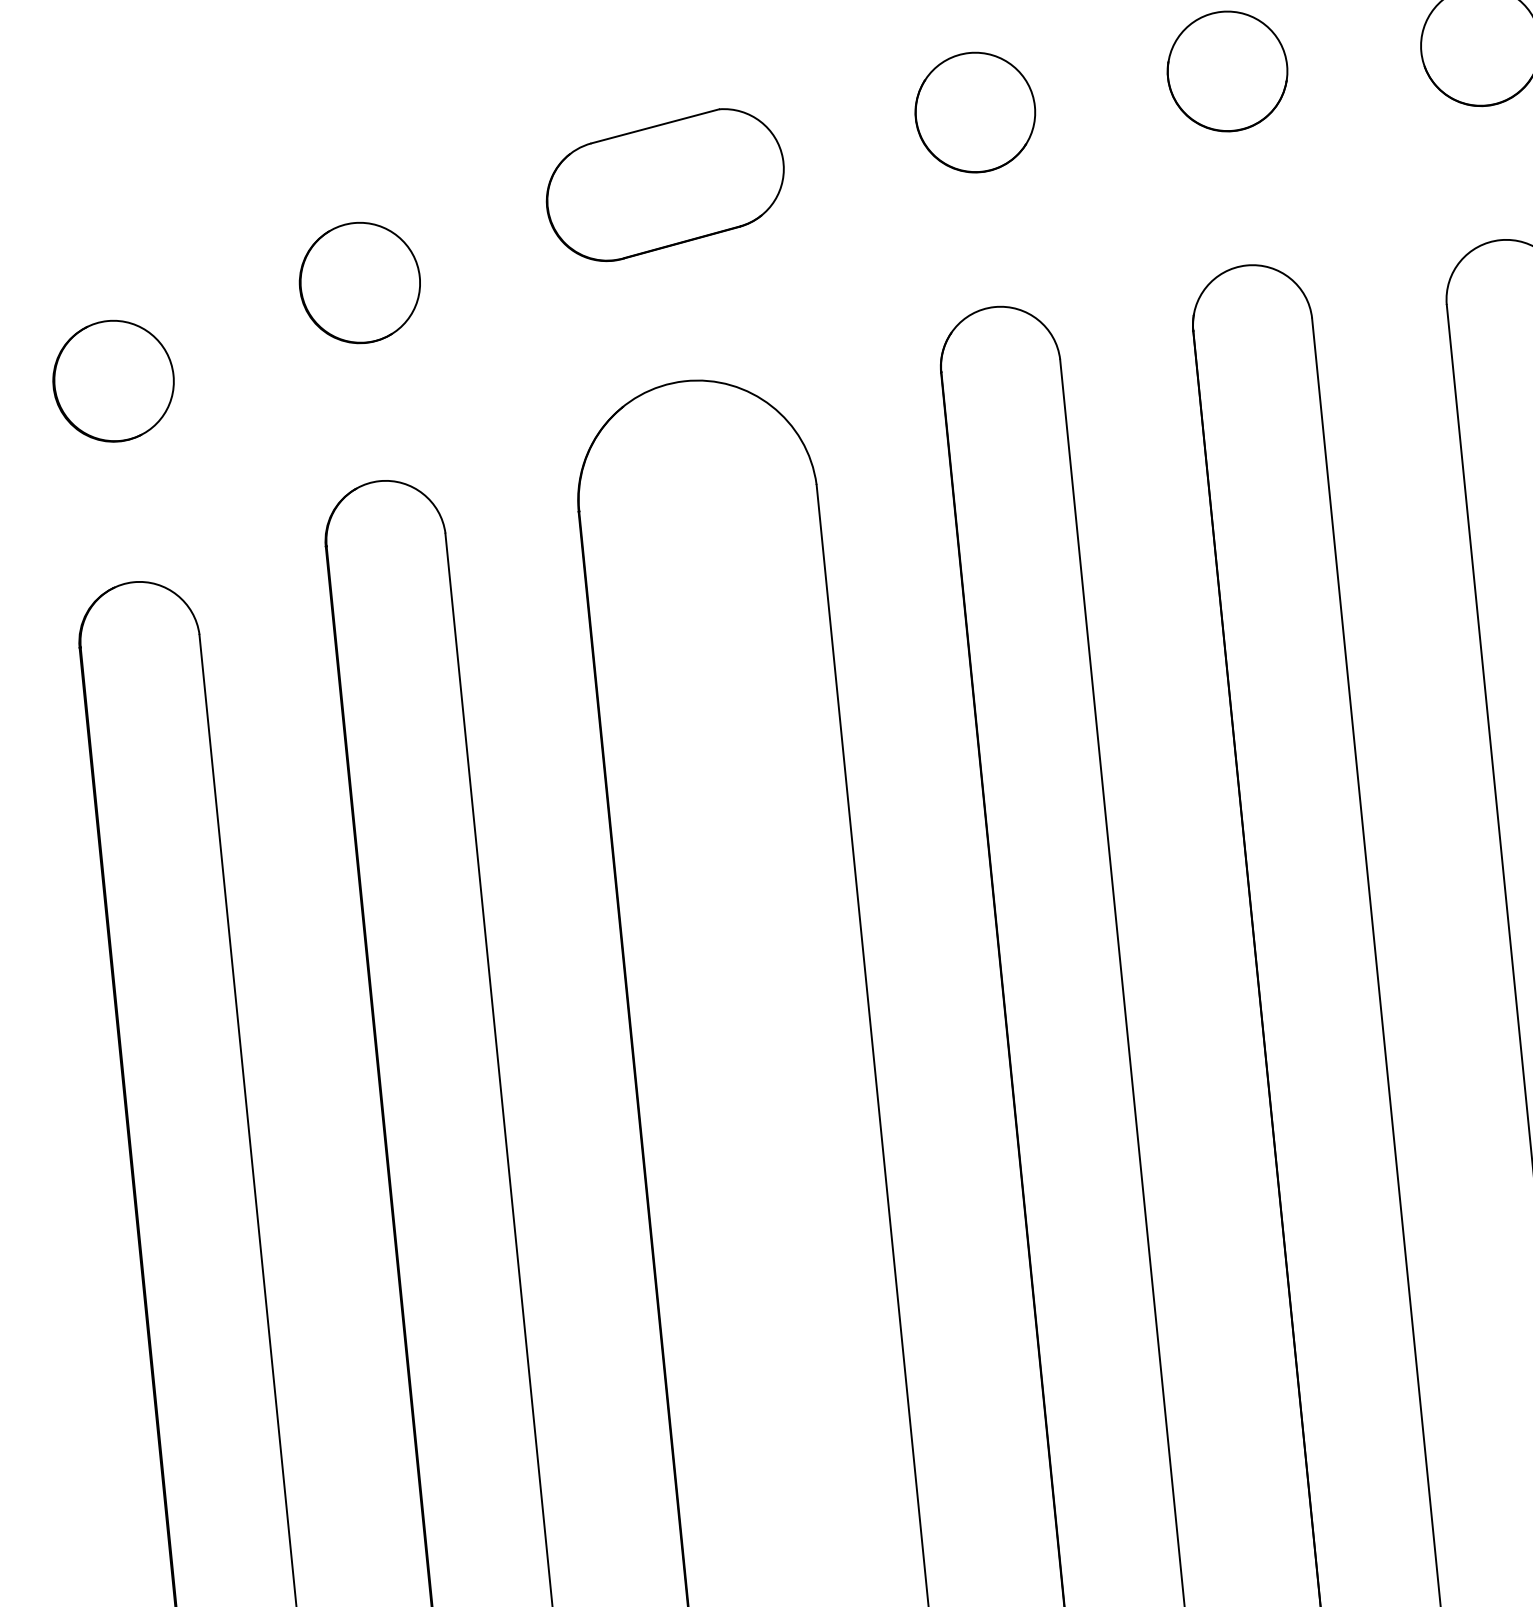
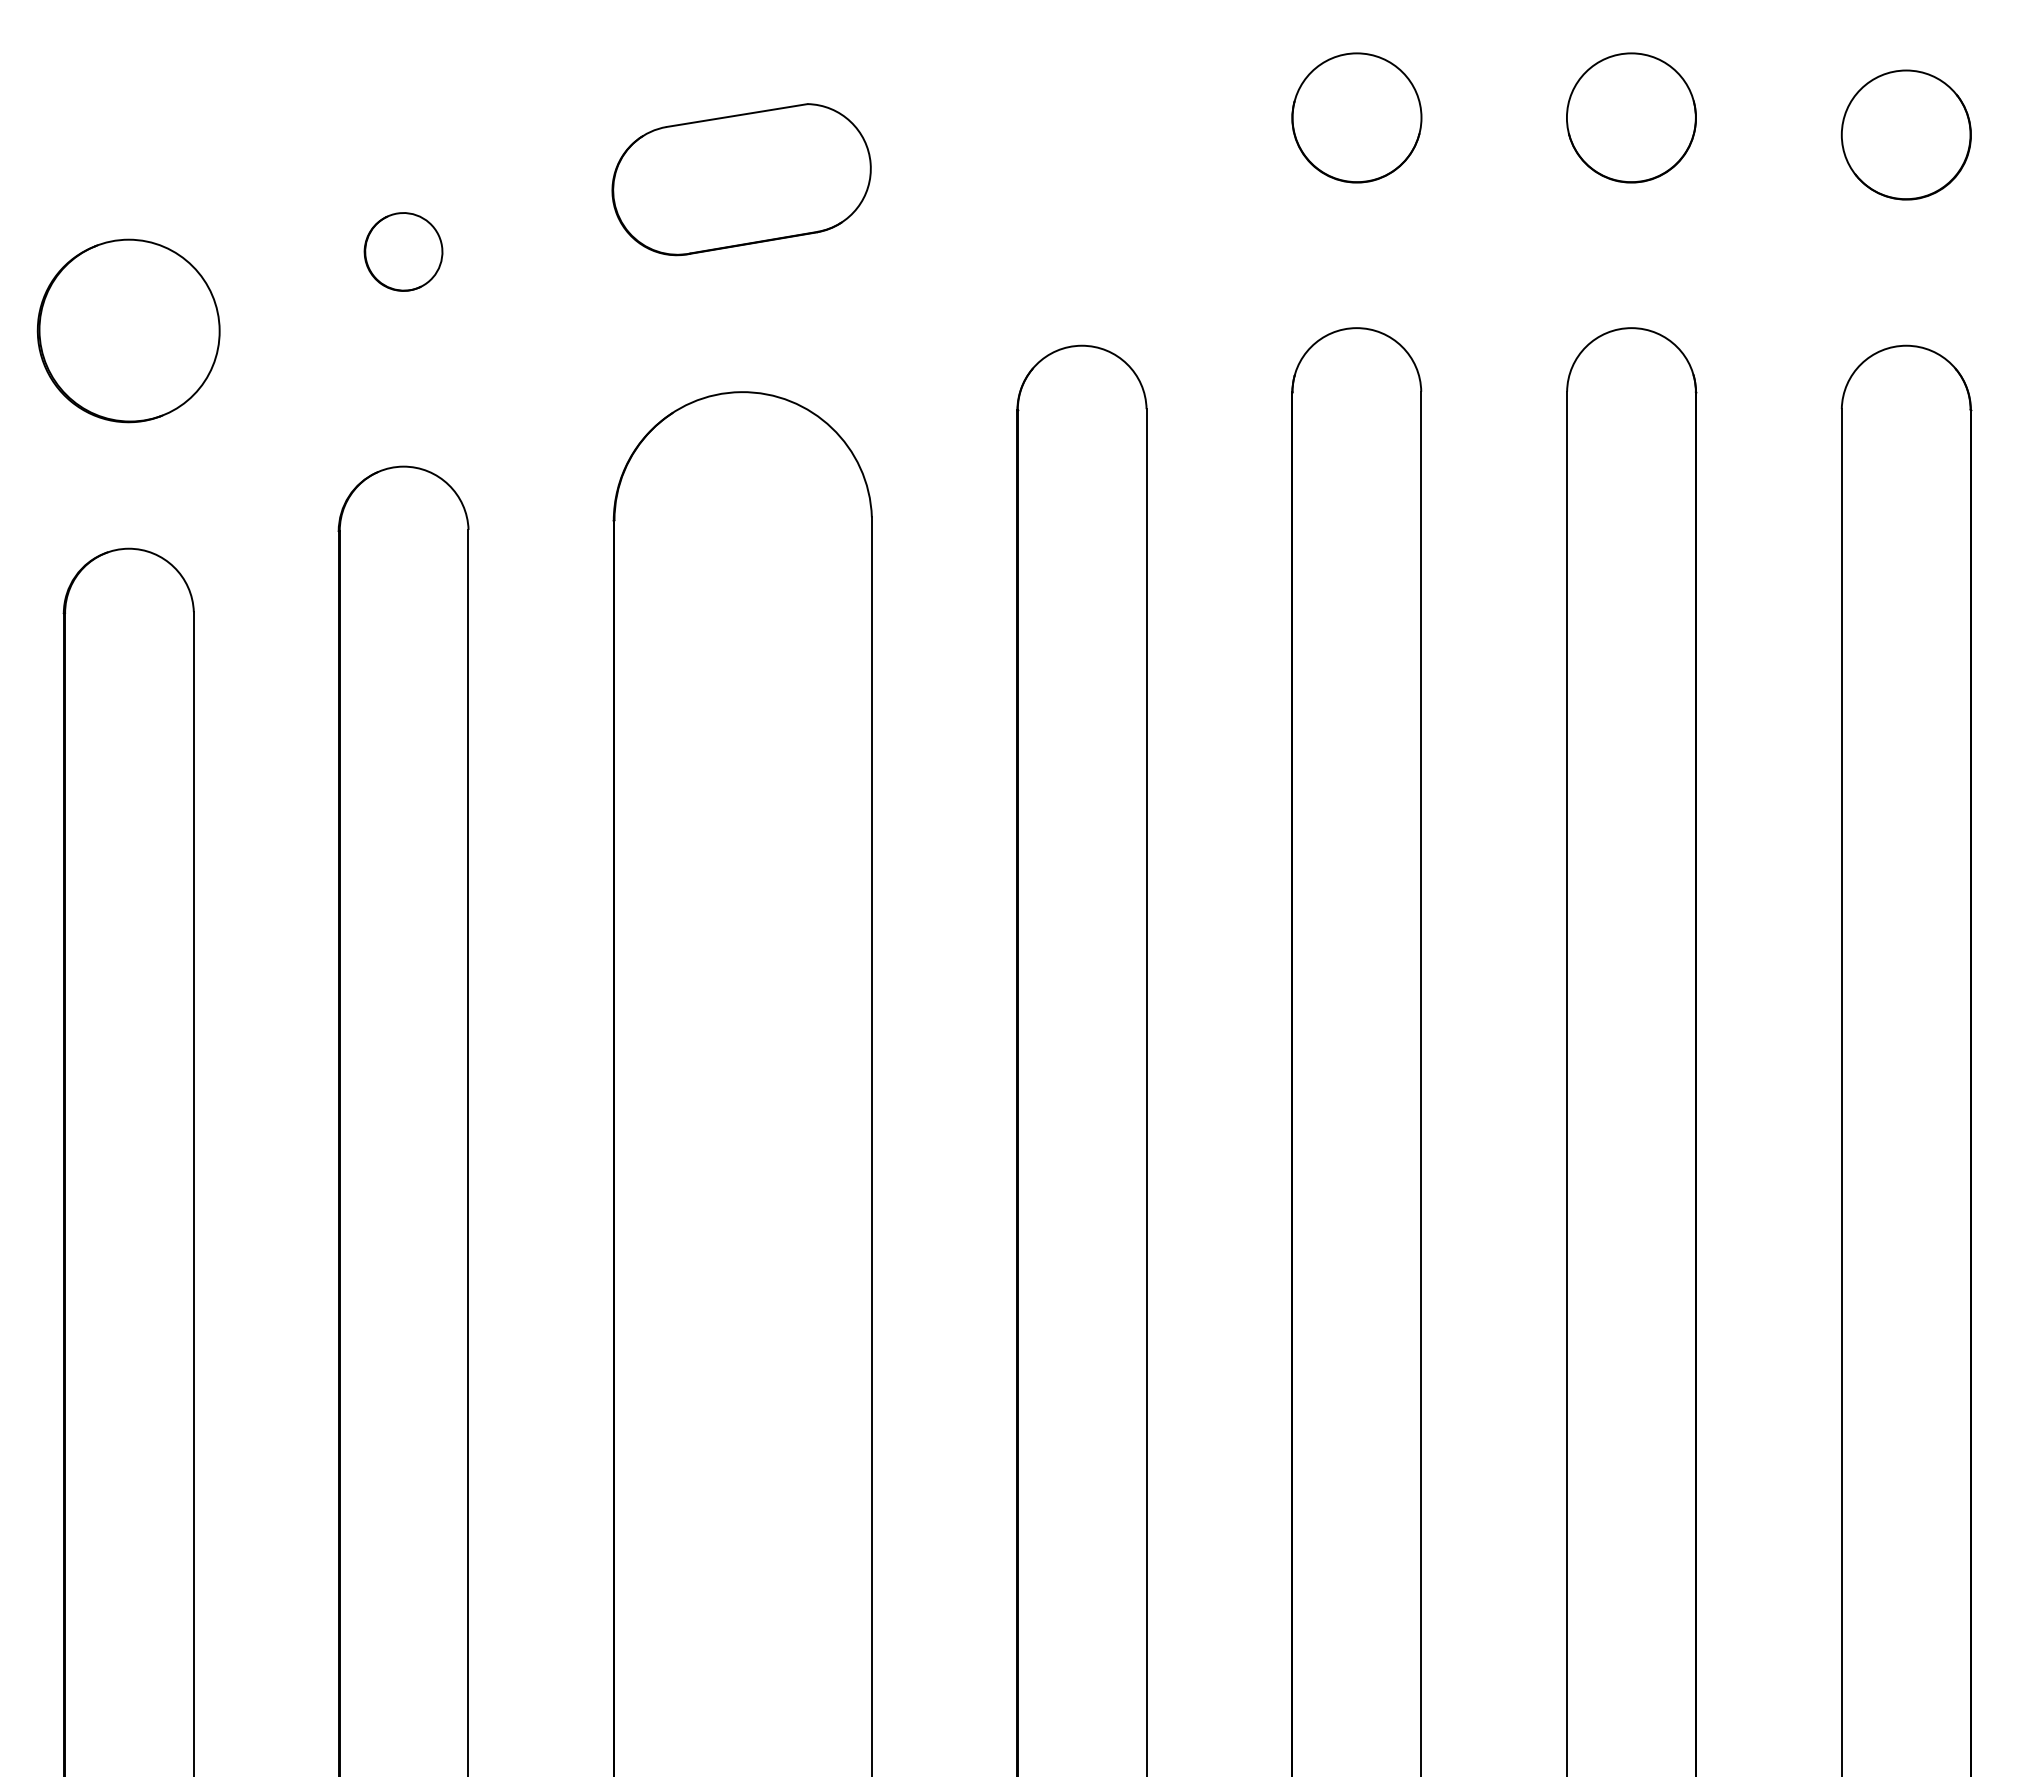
part: (974, 112) -> (1081, 134), removed
part: (359, 282) -> (403, 251), size x0.6
part: (113, 380) -> (128, 330), size x1.4

